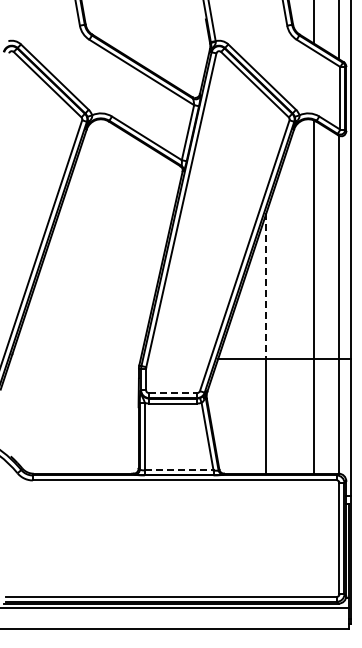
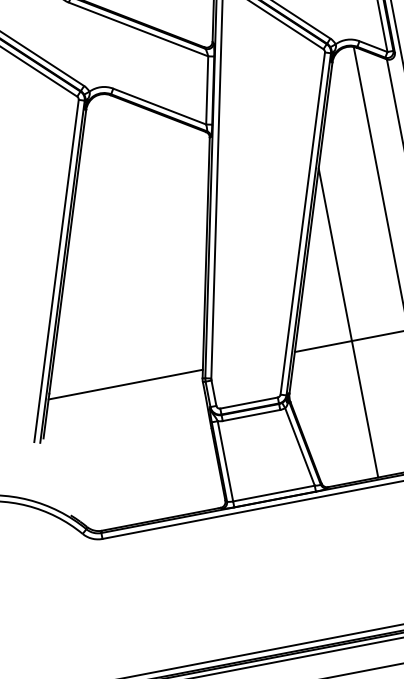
line: (266, 286) -> (335, 255), dashed -> solid
line: (75, 358) -> (125, 384), added
line: (173, 393) -> (249, 403), dashed -> solid
line: (179, 470) -> (274, 493), dashed -> solid

